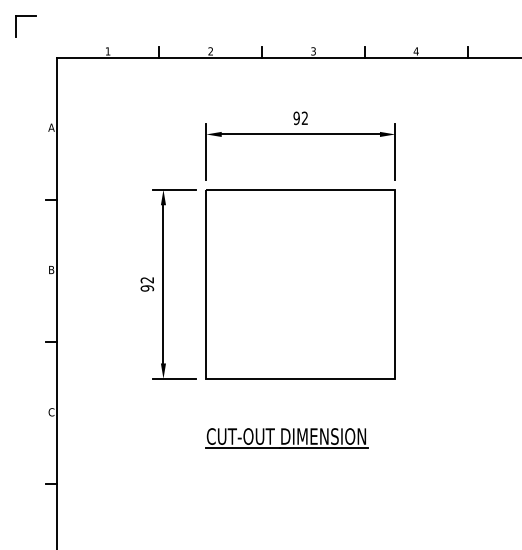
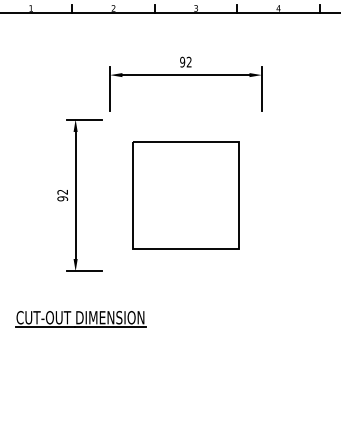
part: (300, 284) -> (185, 195), size x0.7
part: (286, 438) -> (80, 319), moved

